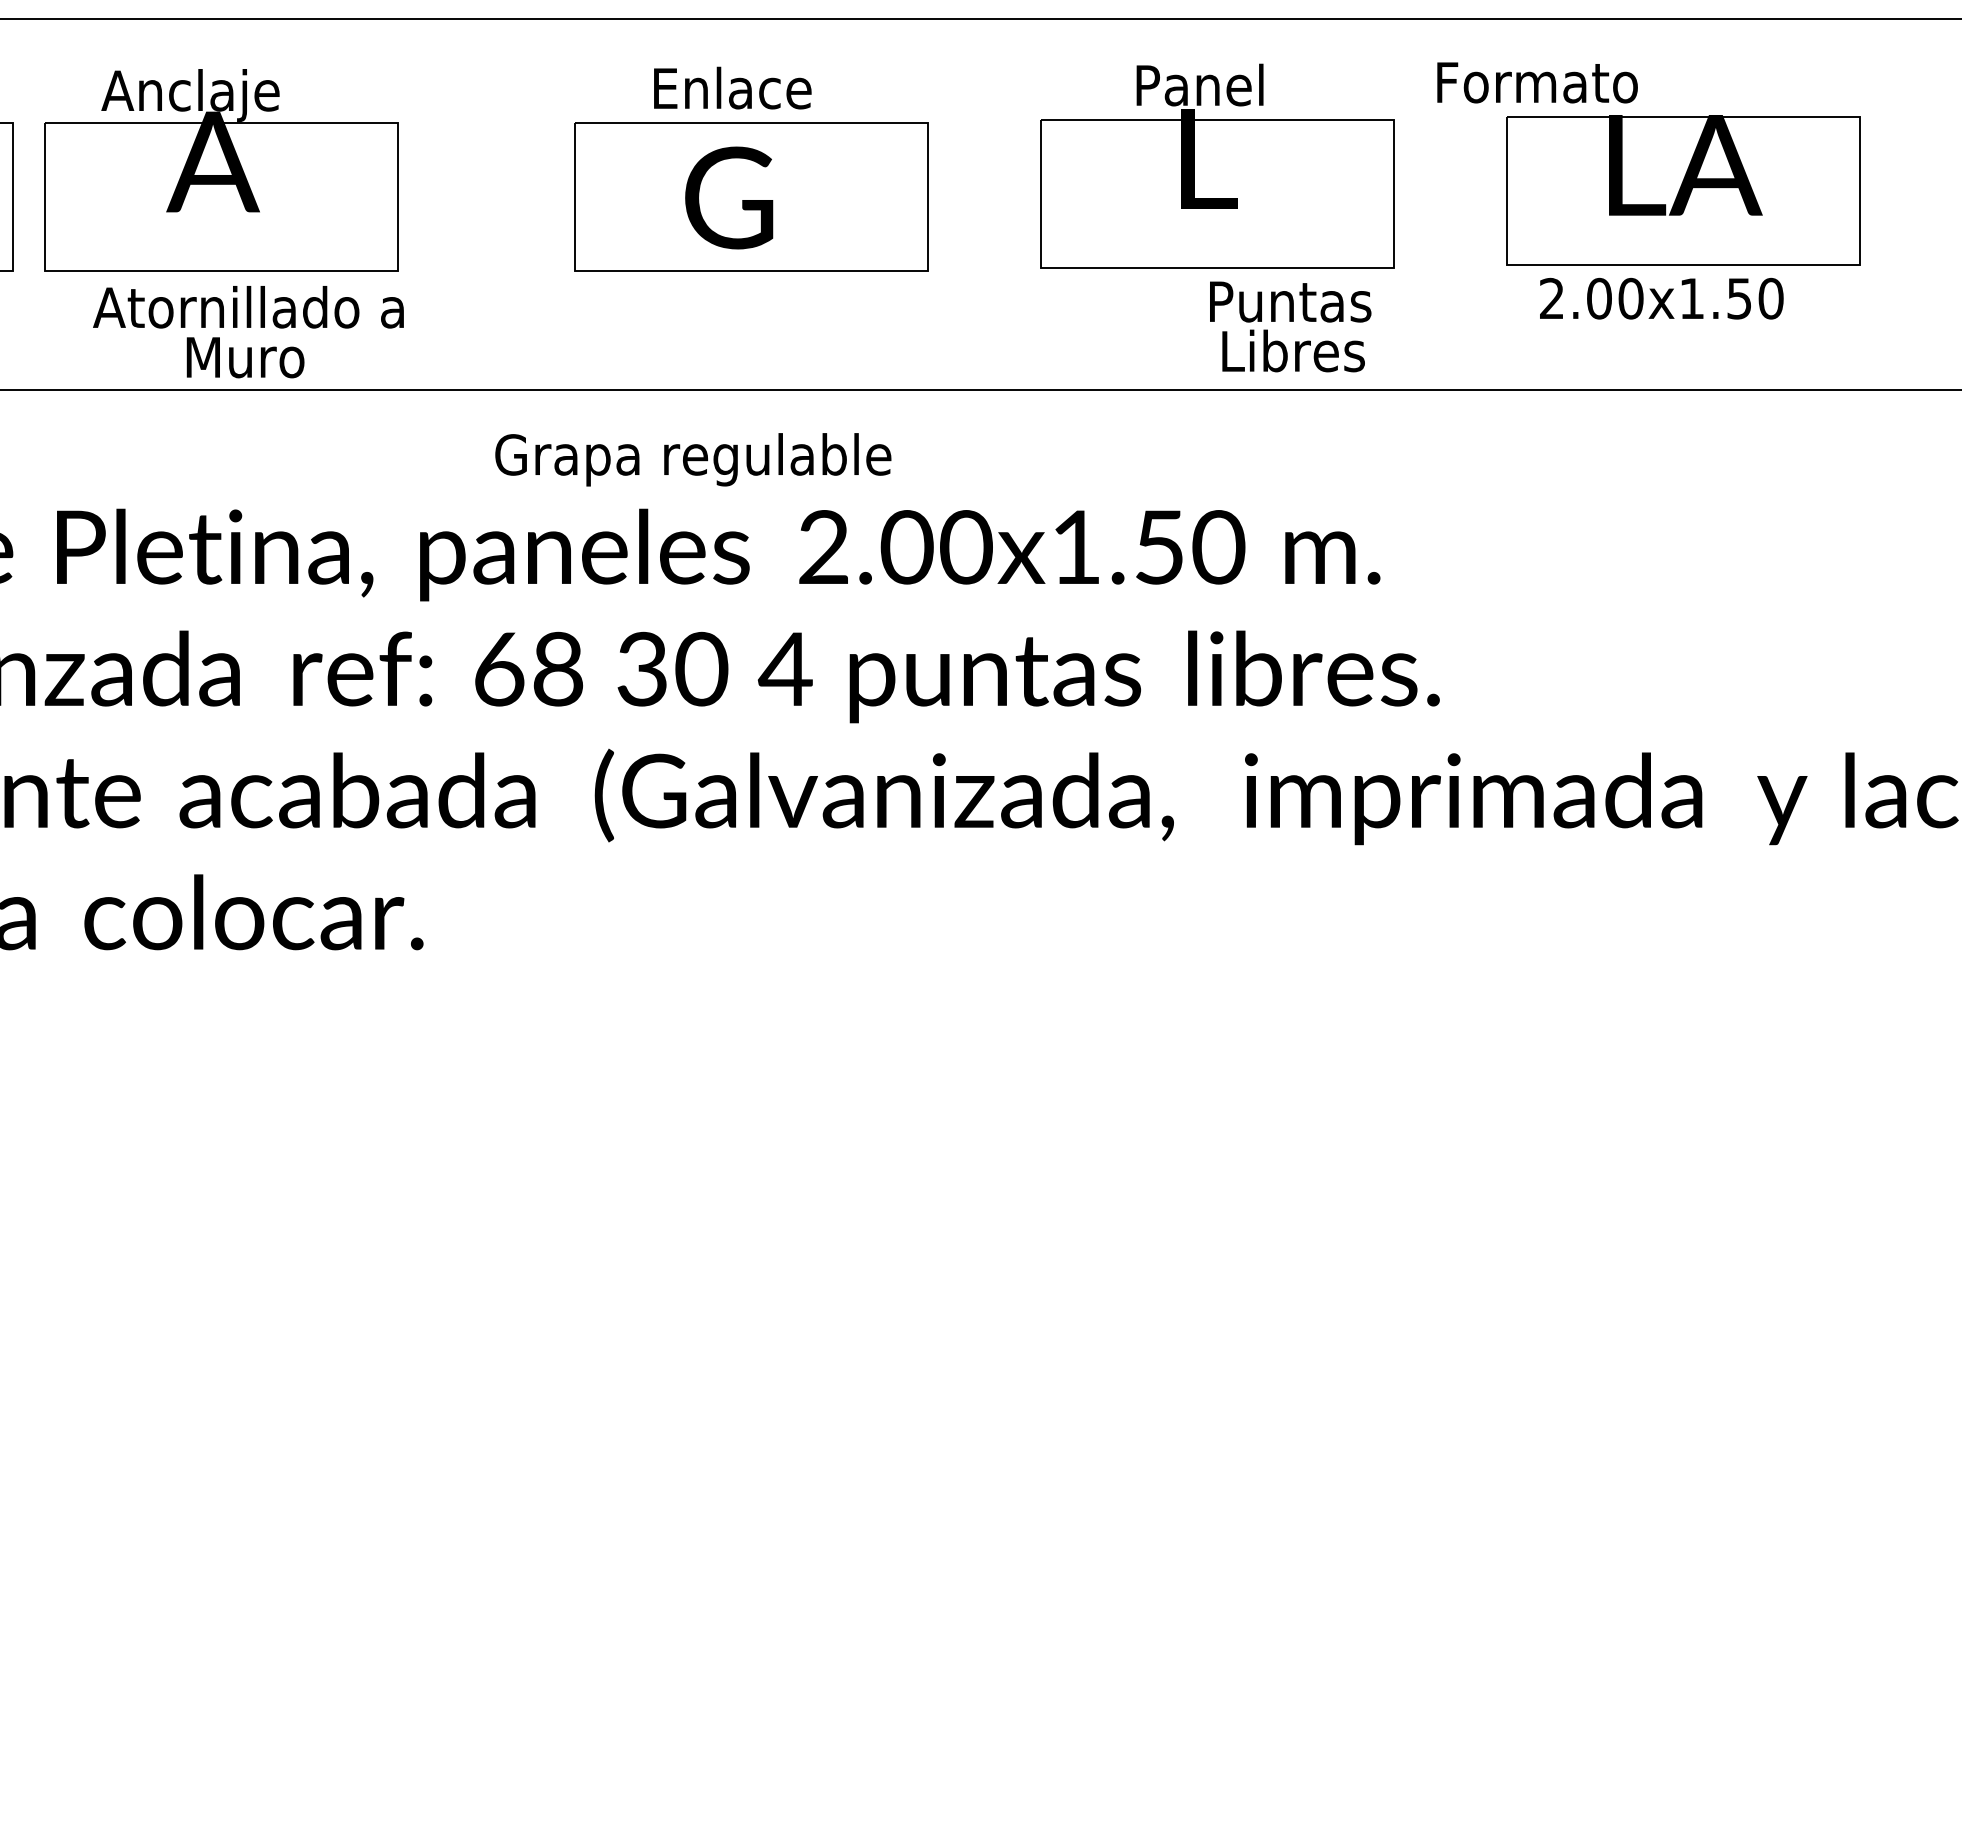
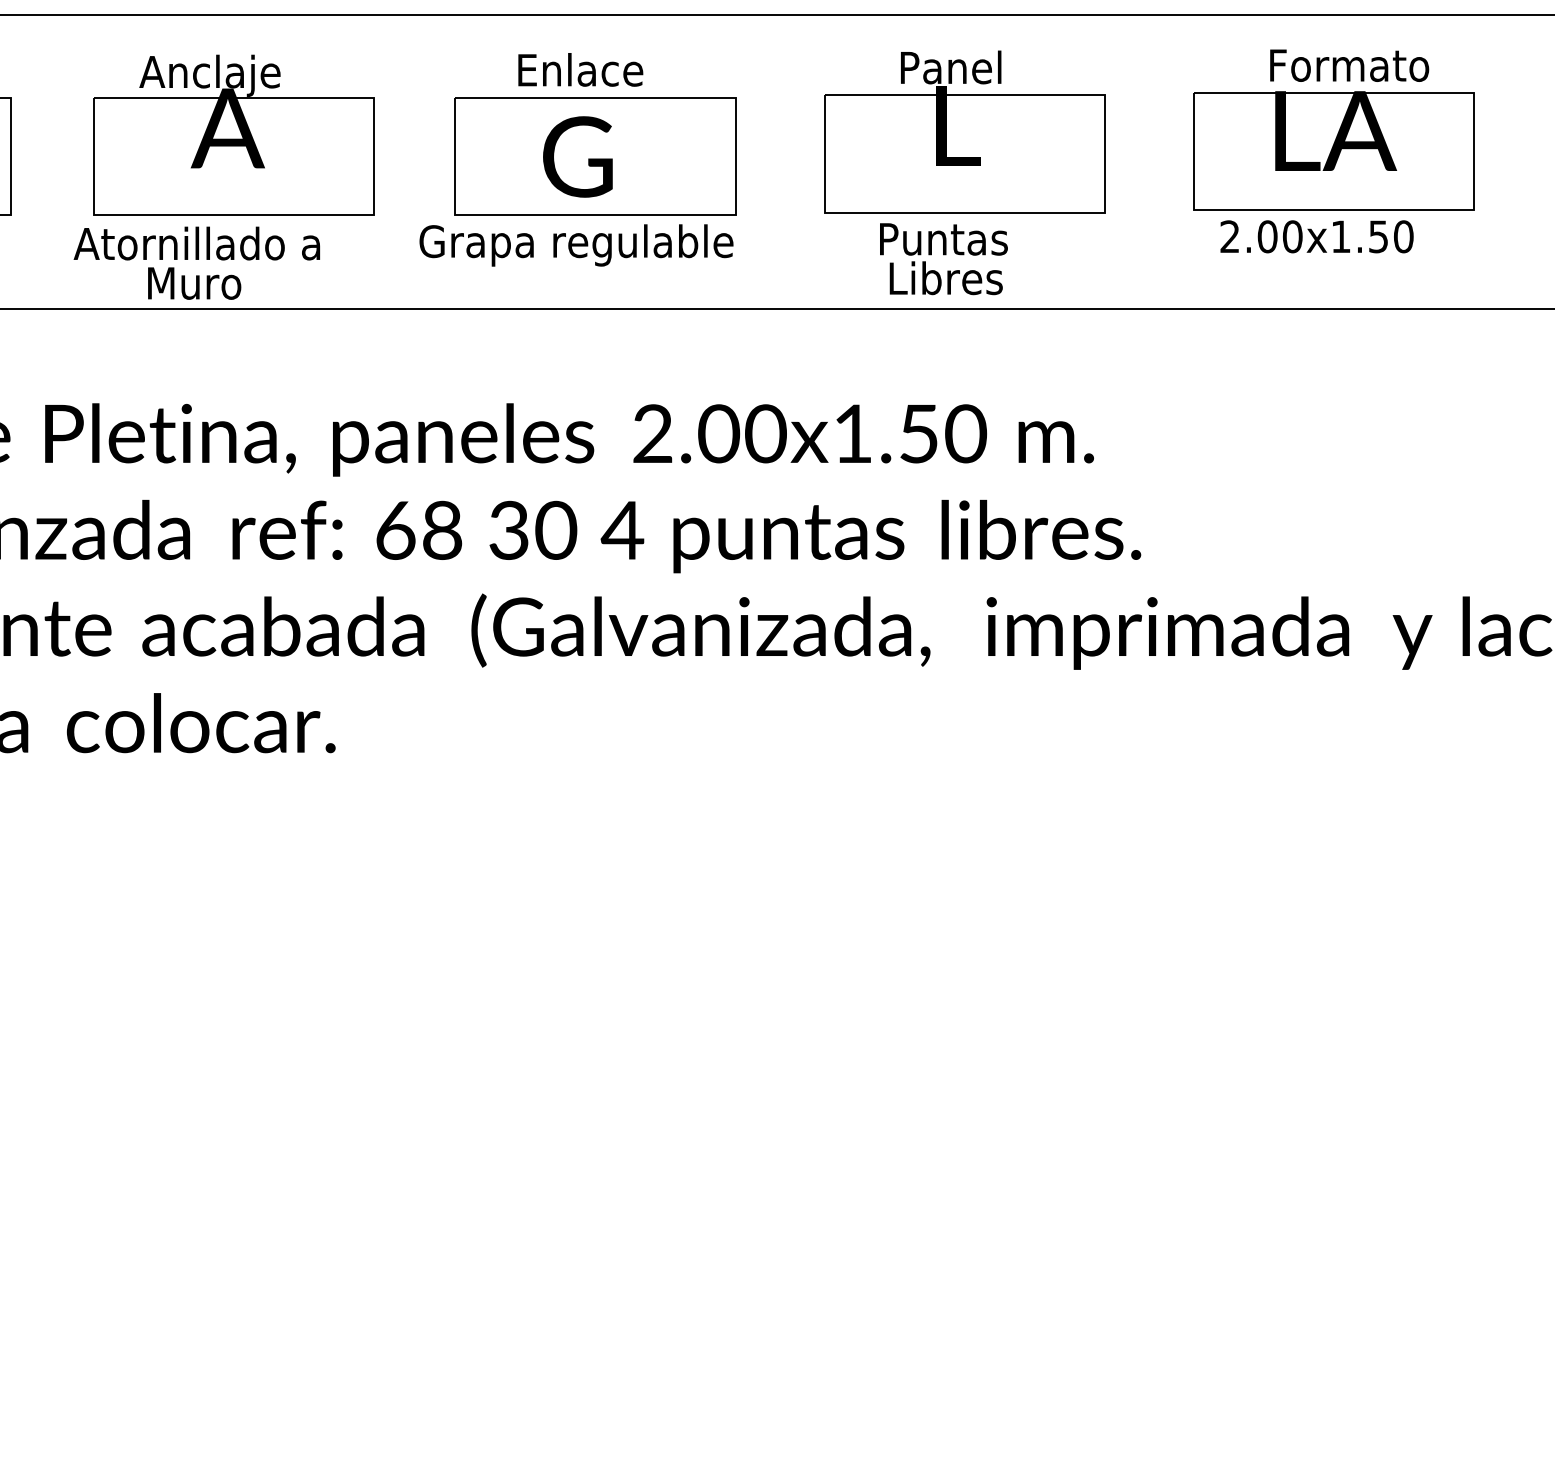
text: (1537, 82) -> (1349, 65), moved
part: (220, 169) -> (233, 134), moved
text: (1290, 327) -> (943, 259), moved
text: (693, 459) -> (576, 245), moved

